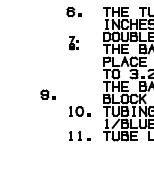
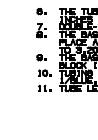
part: (73, 42) -> (41, 30), size x1.67
part: (48, 94) -> (41, 57), moved

